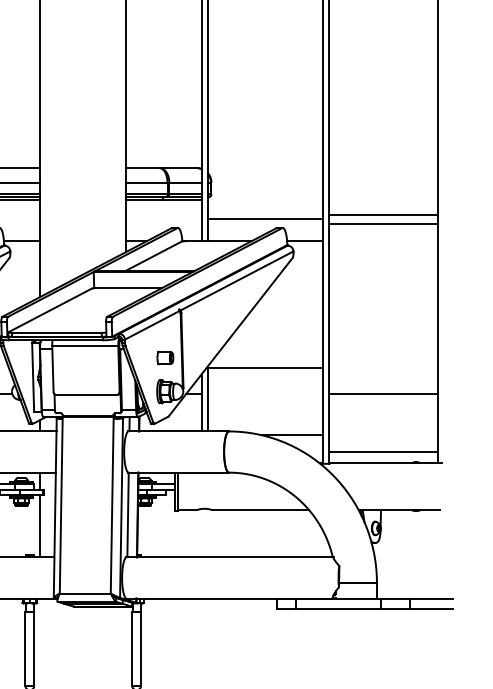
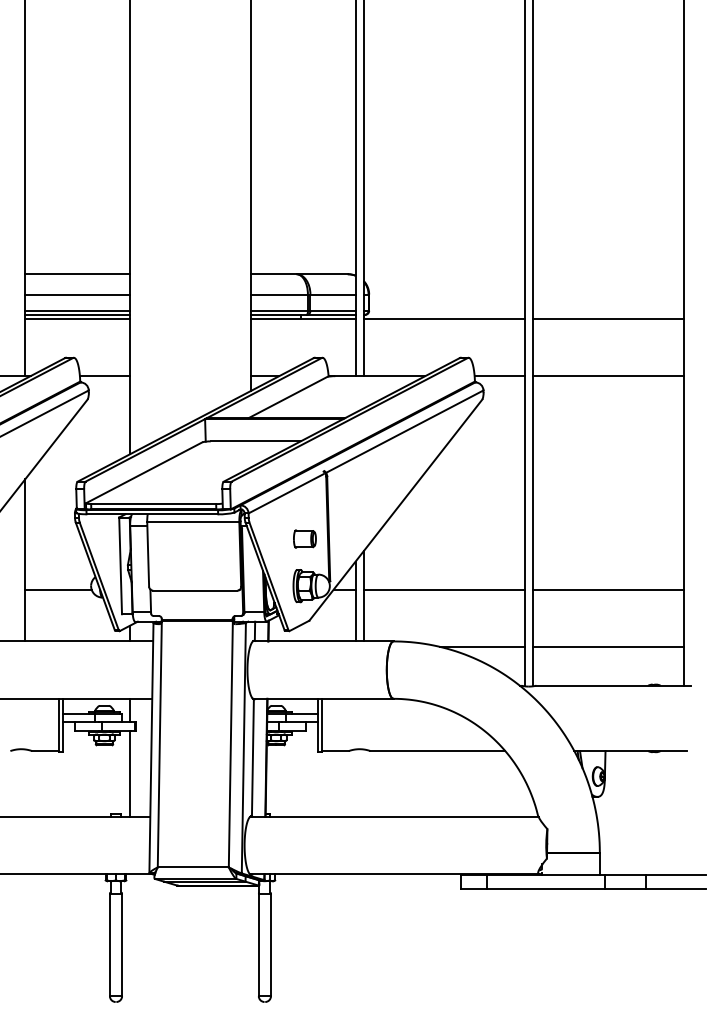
line: (383, 214) -> (608, 376), moved
line: (264, 218) -> (443, 318), moved
line: (383, 223) -> (608, 318), moved
line: (264, 368) -> (443, 589), moved
line: (383, 451) -> (608, 646), moved

